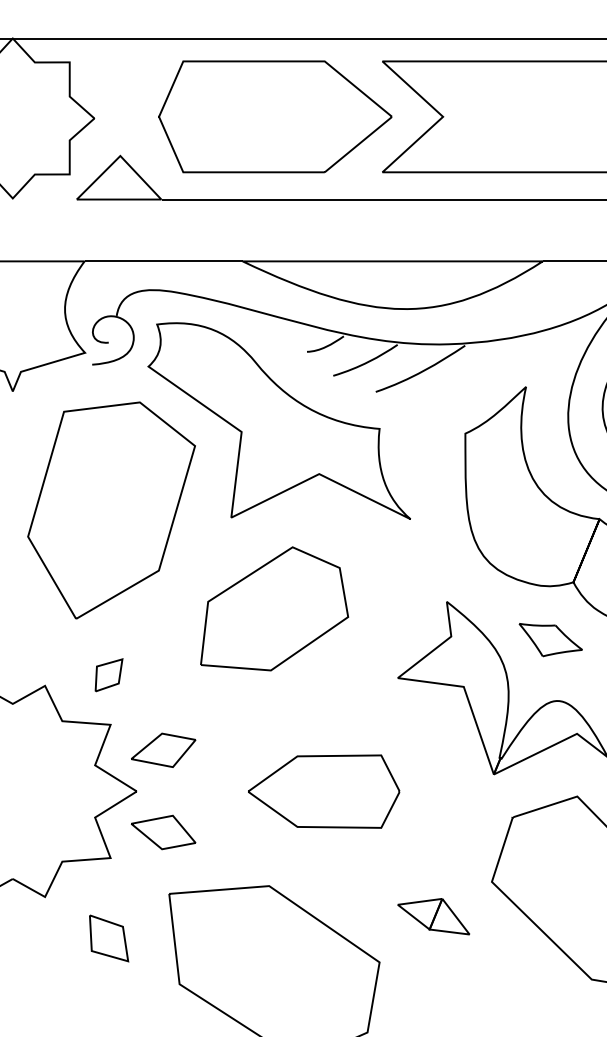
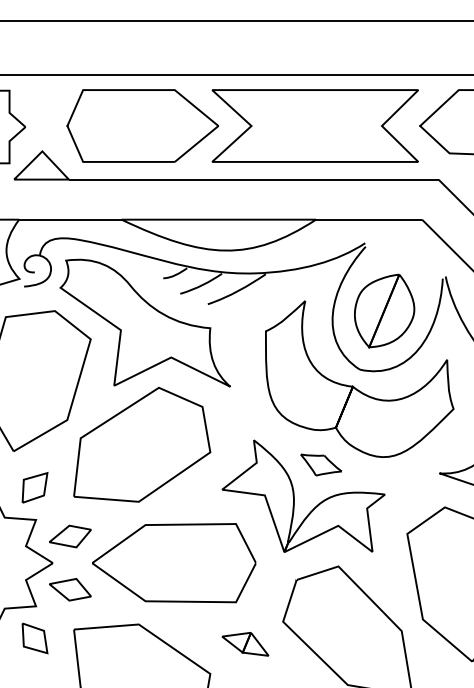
part: (274, 608) -> (142, 444), size x1.43
part: (108, 674) -> (34, 487), size x1.43
part: (324, 791) -> (174, 563), size x1.67
part: (108, 938) -> (34, 638), moved

